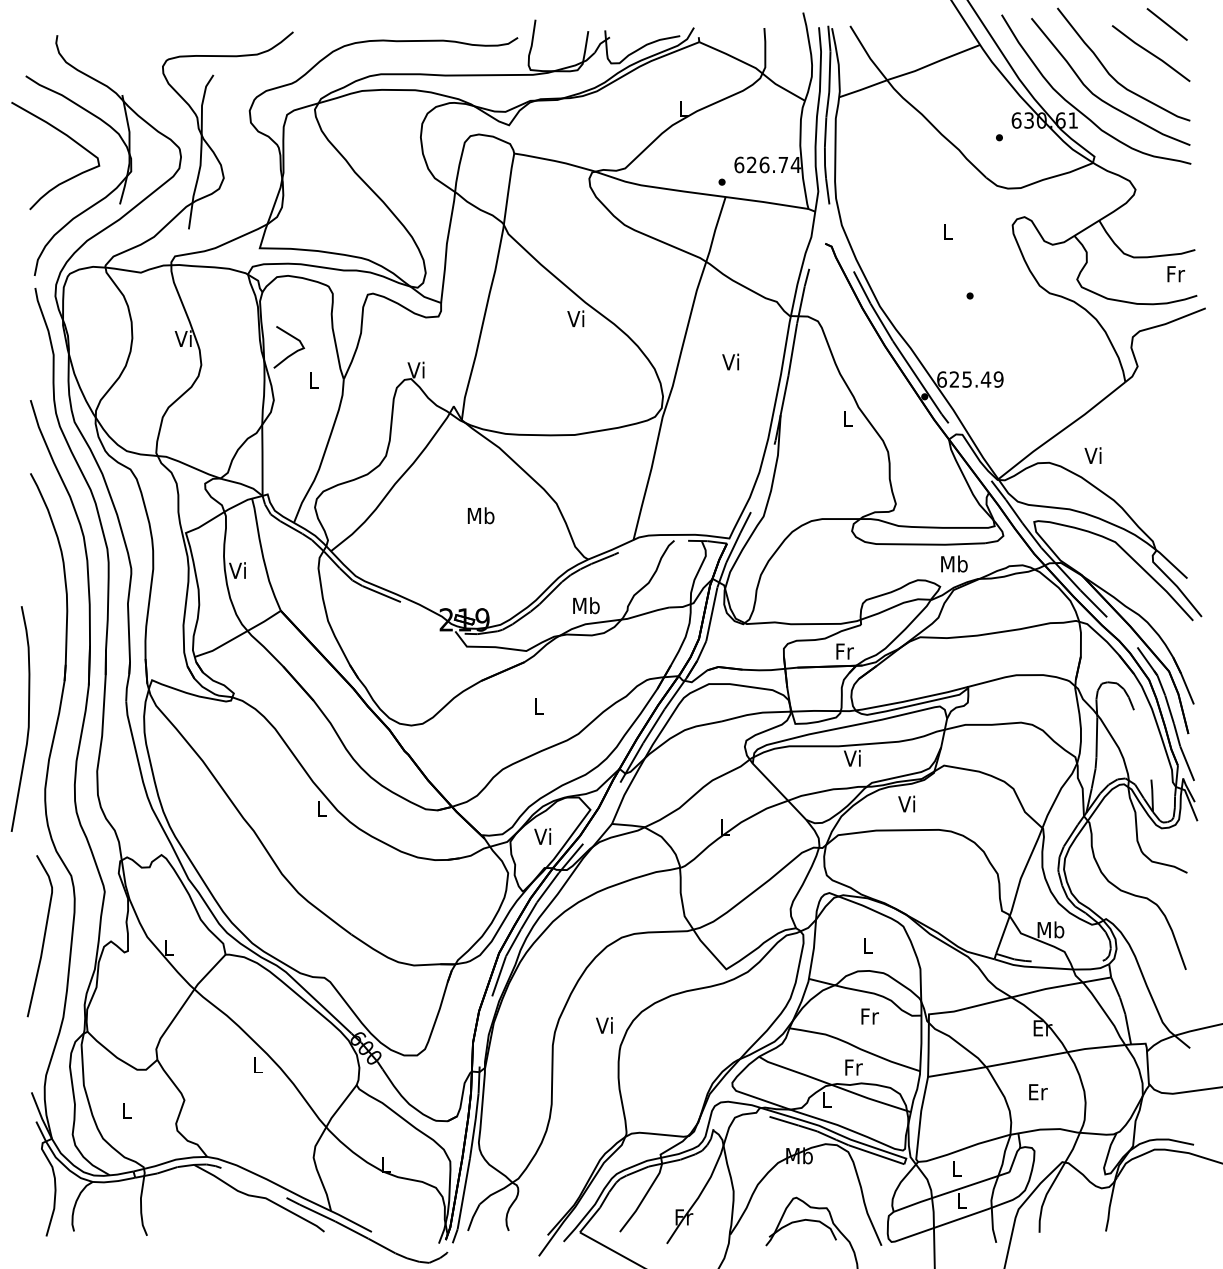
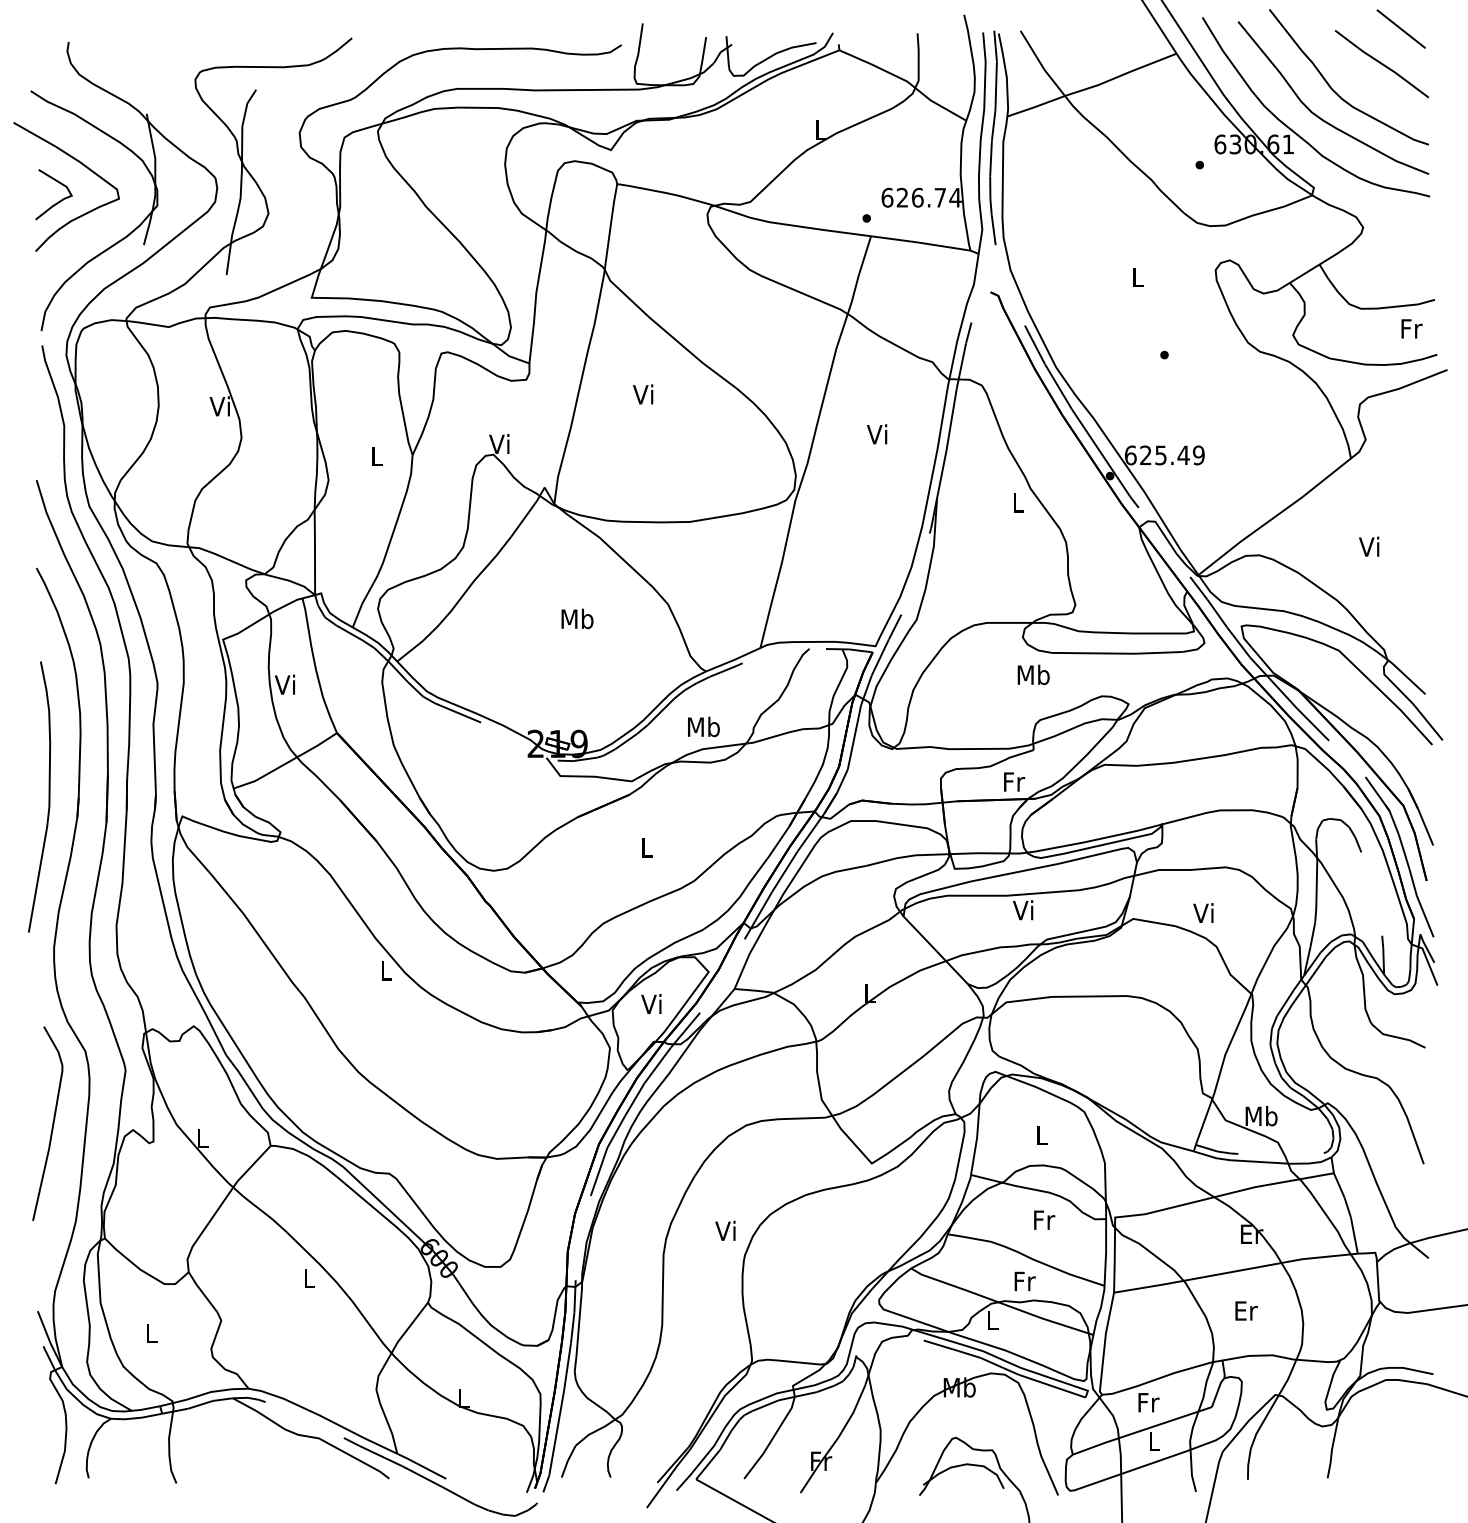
text: (576, 318) -> (643, 394), moved
curve: (293, 352) -> (59, 200), moved
text: (1093, 455) -> (1369, 546), moved
text: (954, 563) -> (1033, 674), moved
curve: (28, 718) -> (48, 796), moved
text: (906, 803) -> (1203, 912), moved
text: (956, 1168) -> (1148, 1402), L -> Fr

